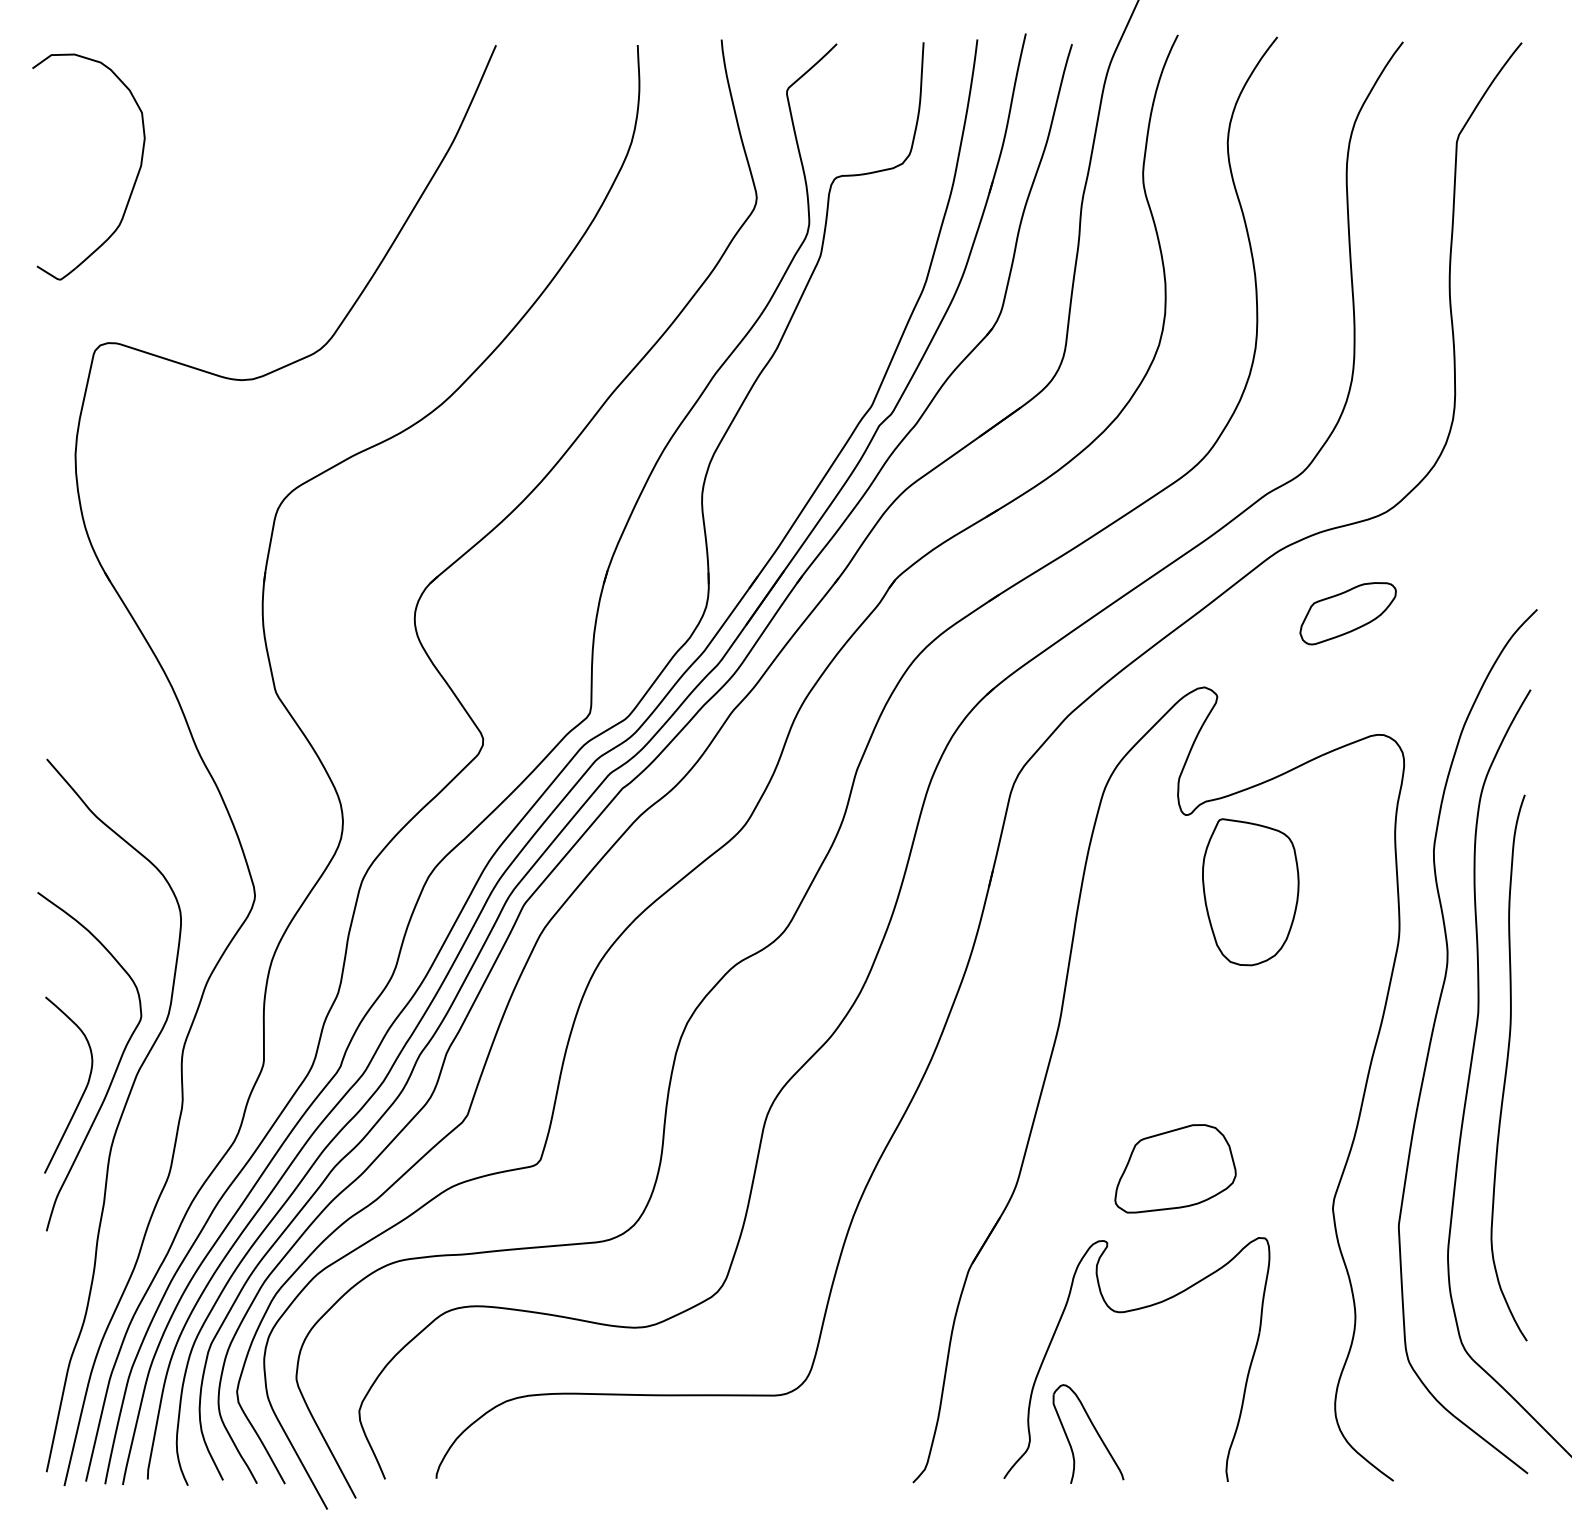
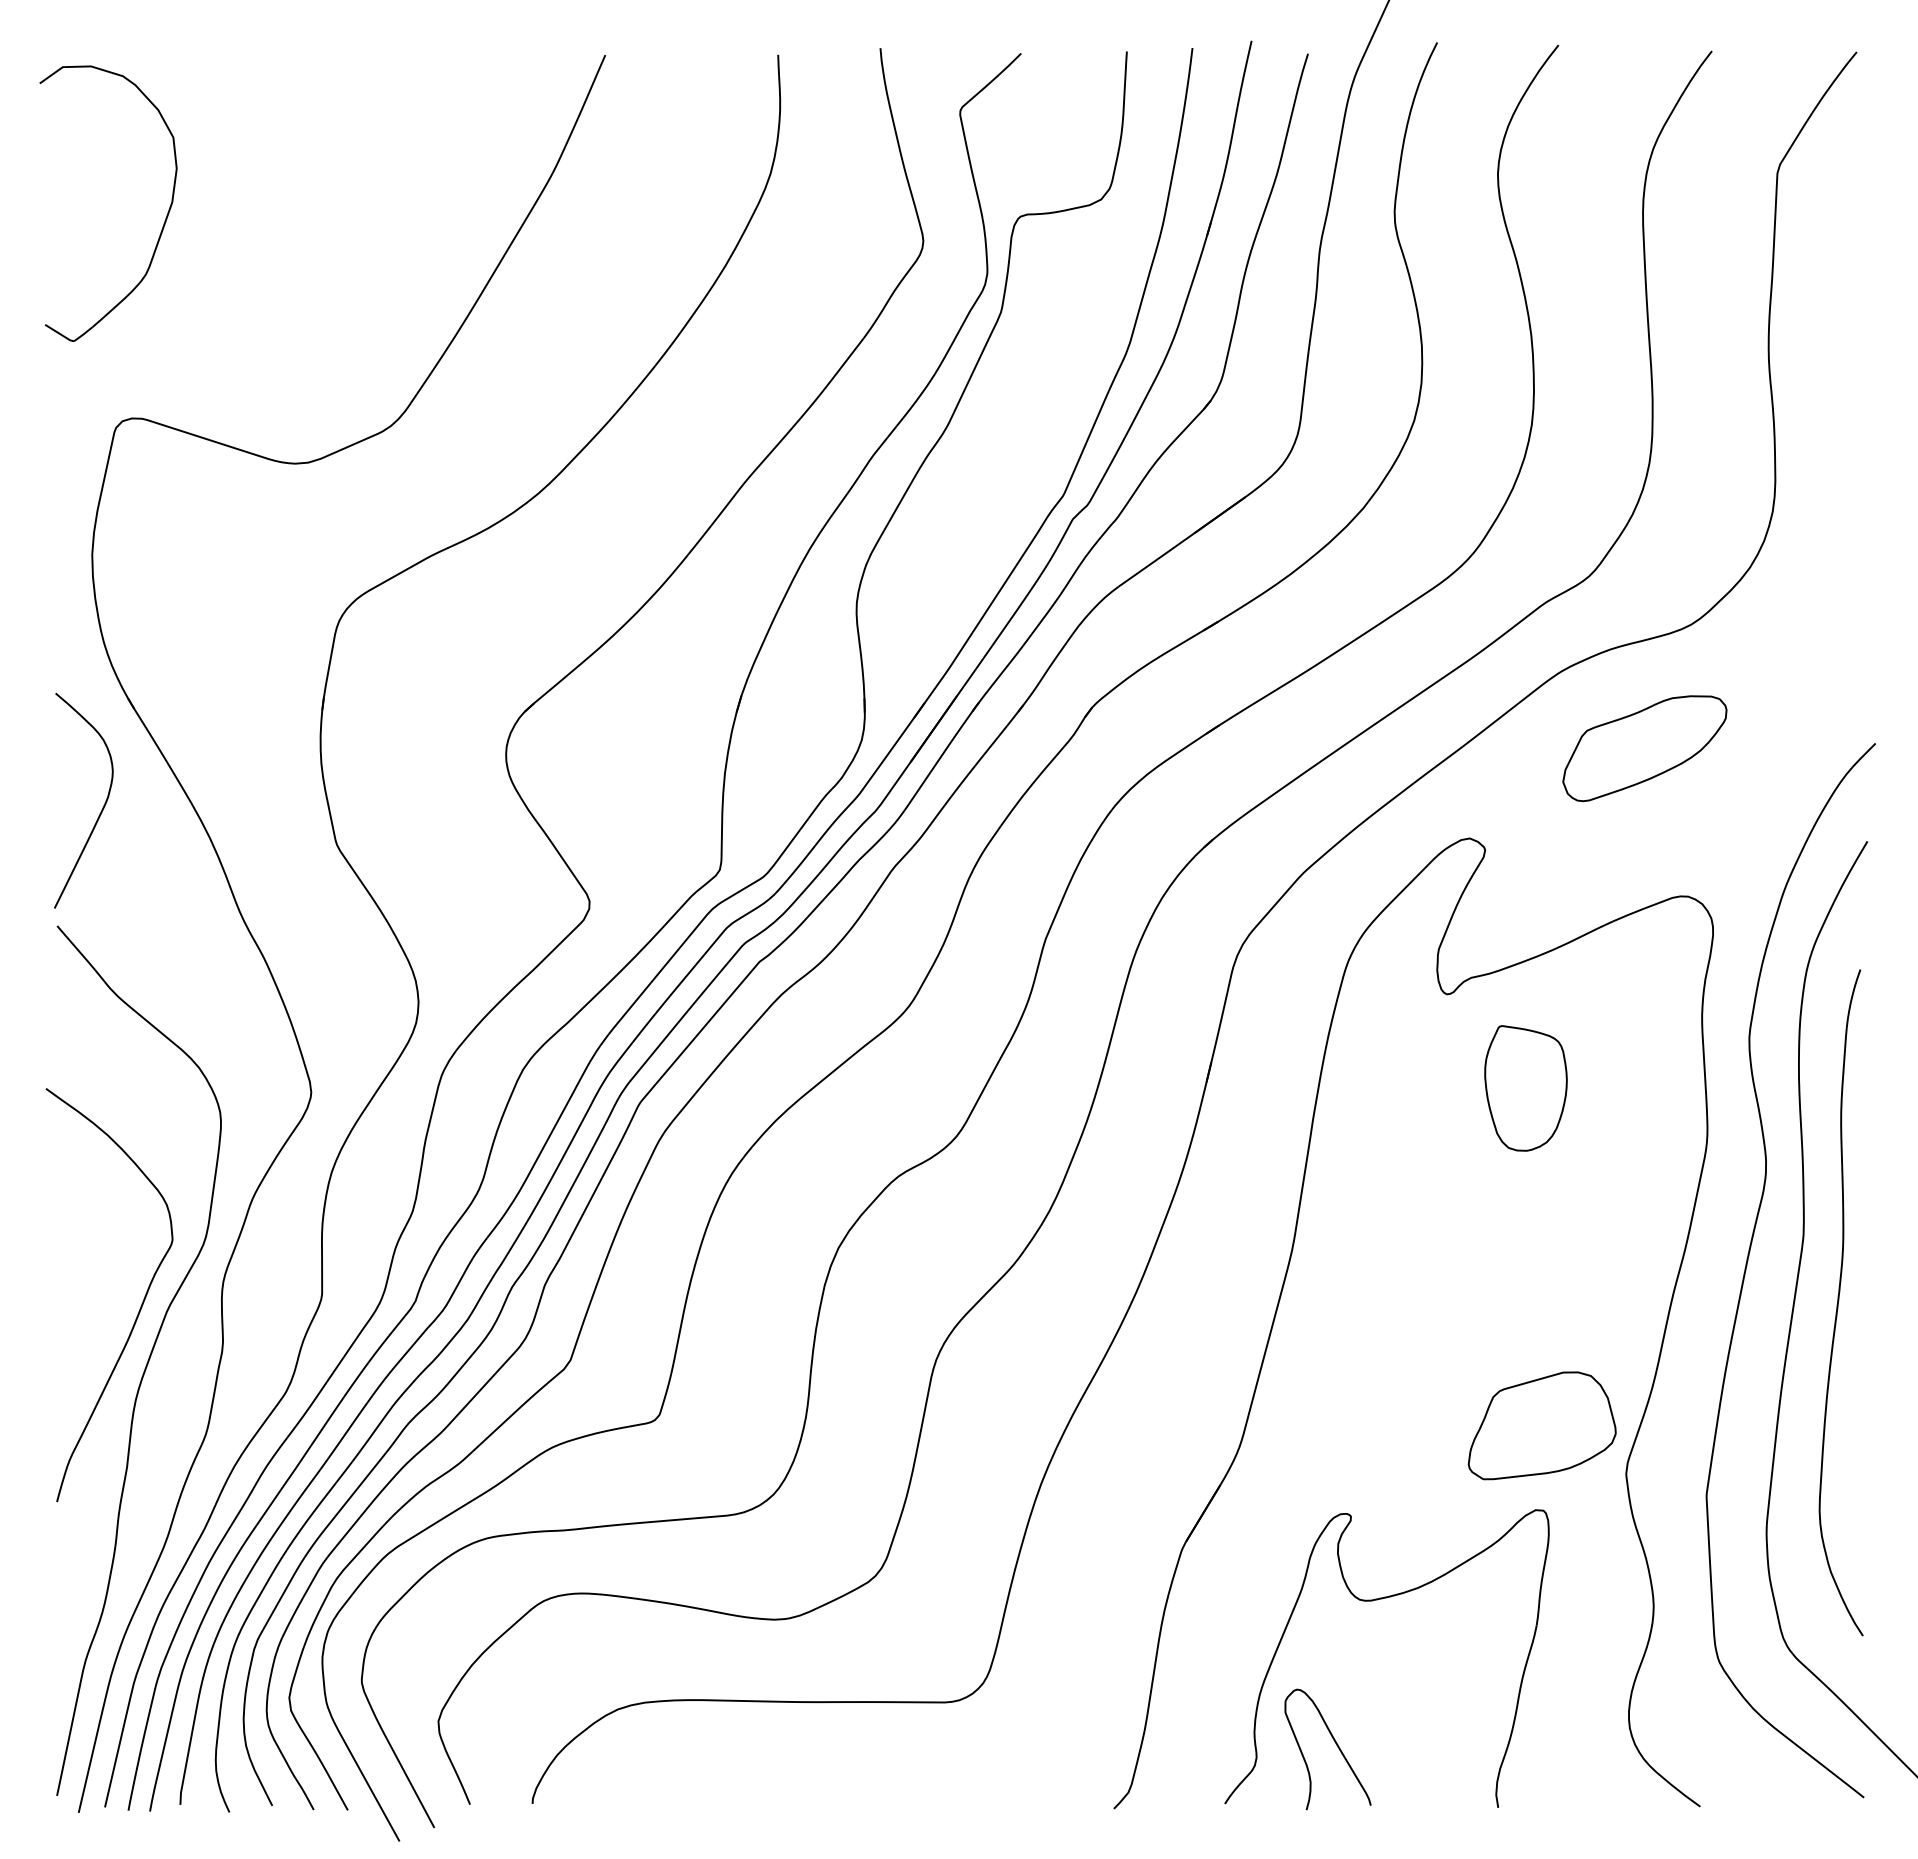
part: (1347, 613) -> (1644, 748), size x1.4
part: (1250, 892) -> (1525, 1088), size x0.7
curve: (83, 1092) -> (101, 809), moved
part: (1174, 1168) -> (1541, 1425), moved

